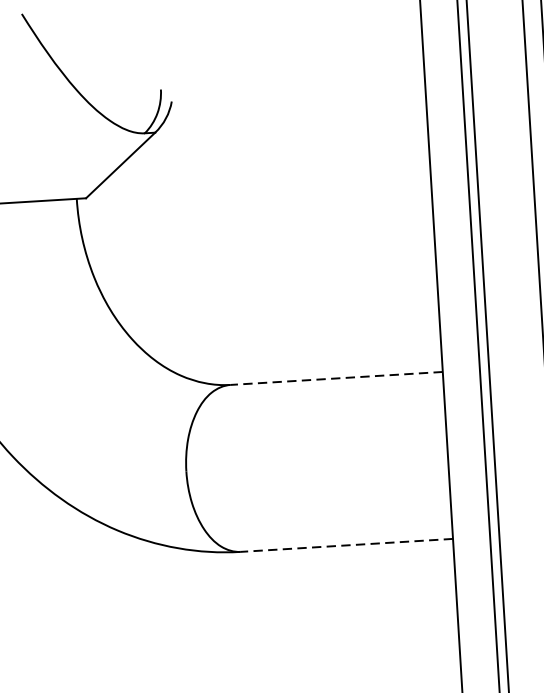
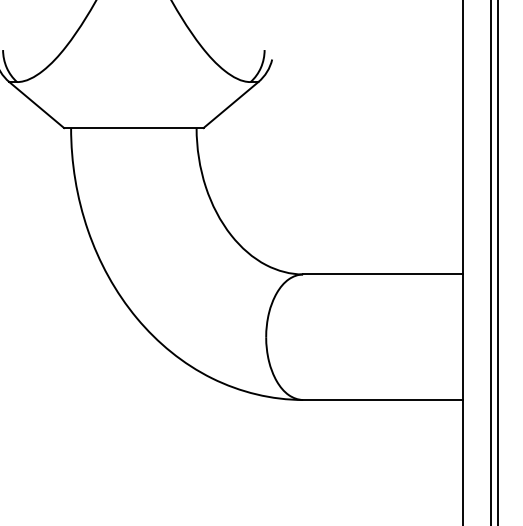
line: (335, 378) -> (382, 274), dashed -> solid
line: (346, 544) -> (382, 399), dashed -> solid

